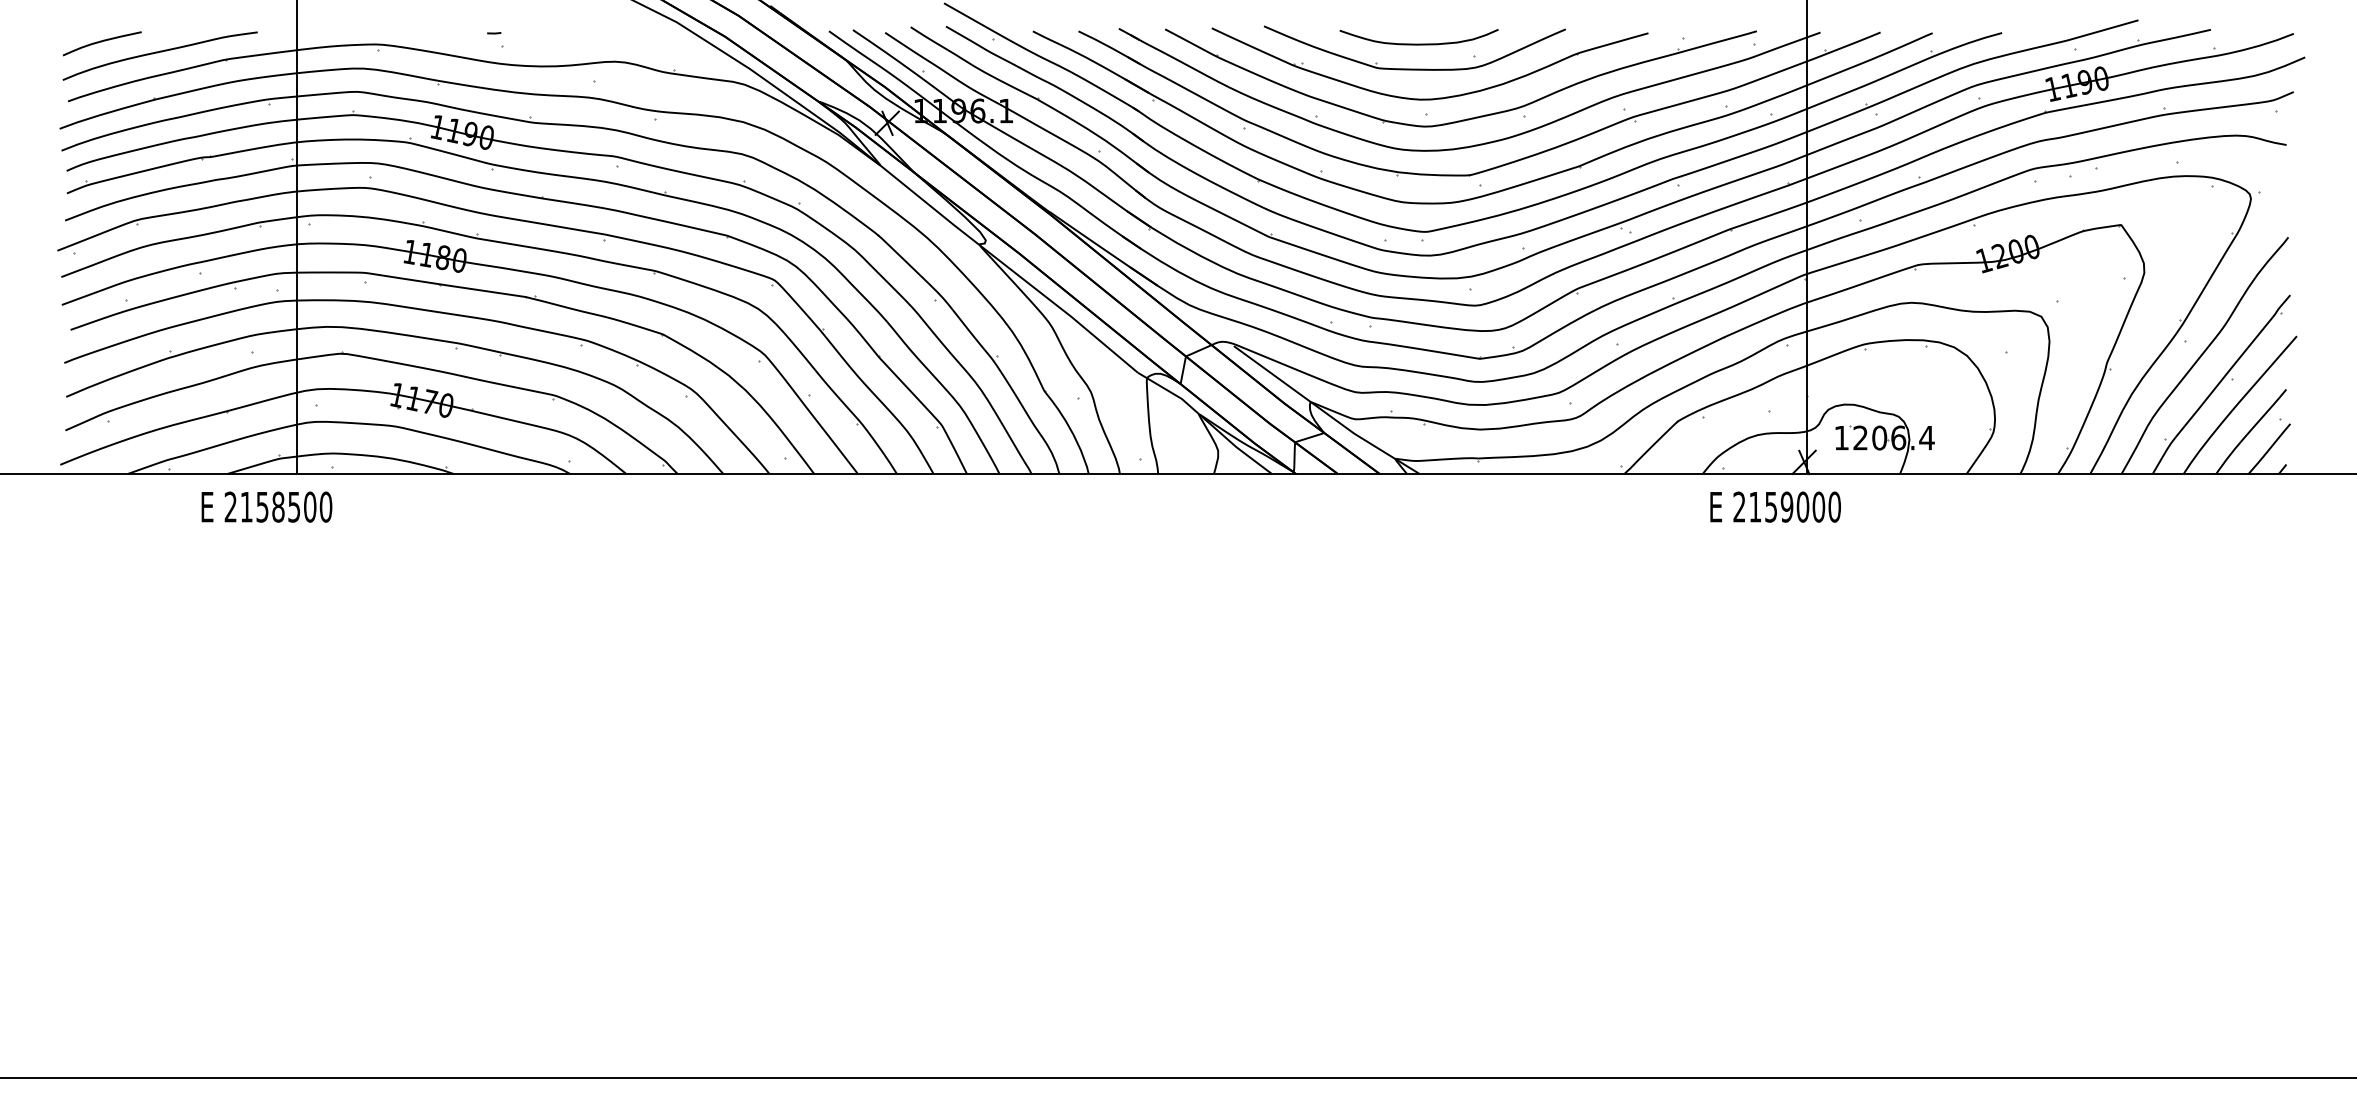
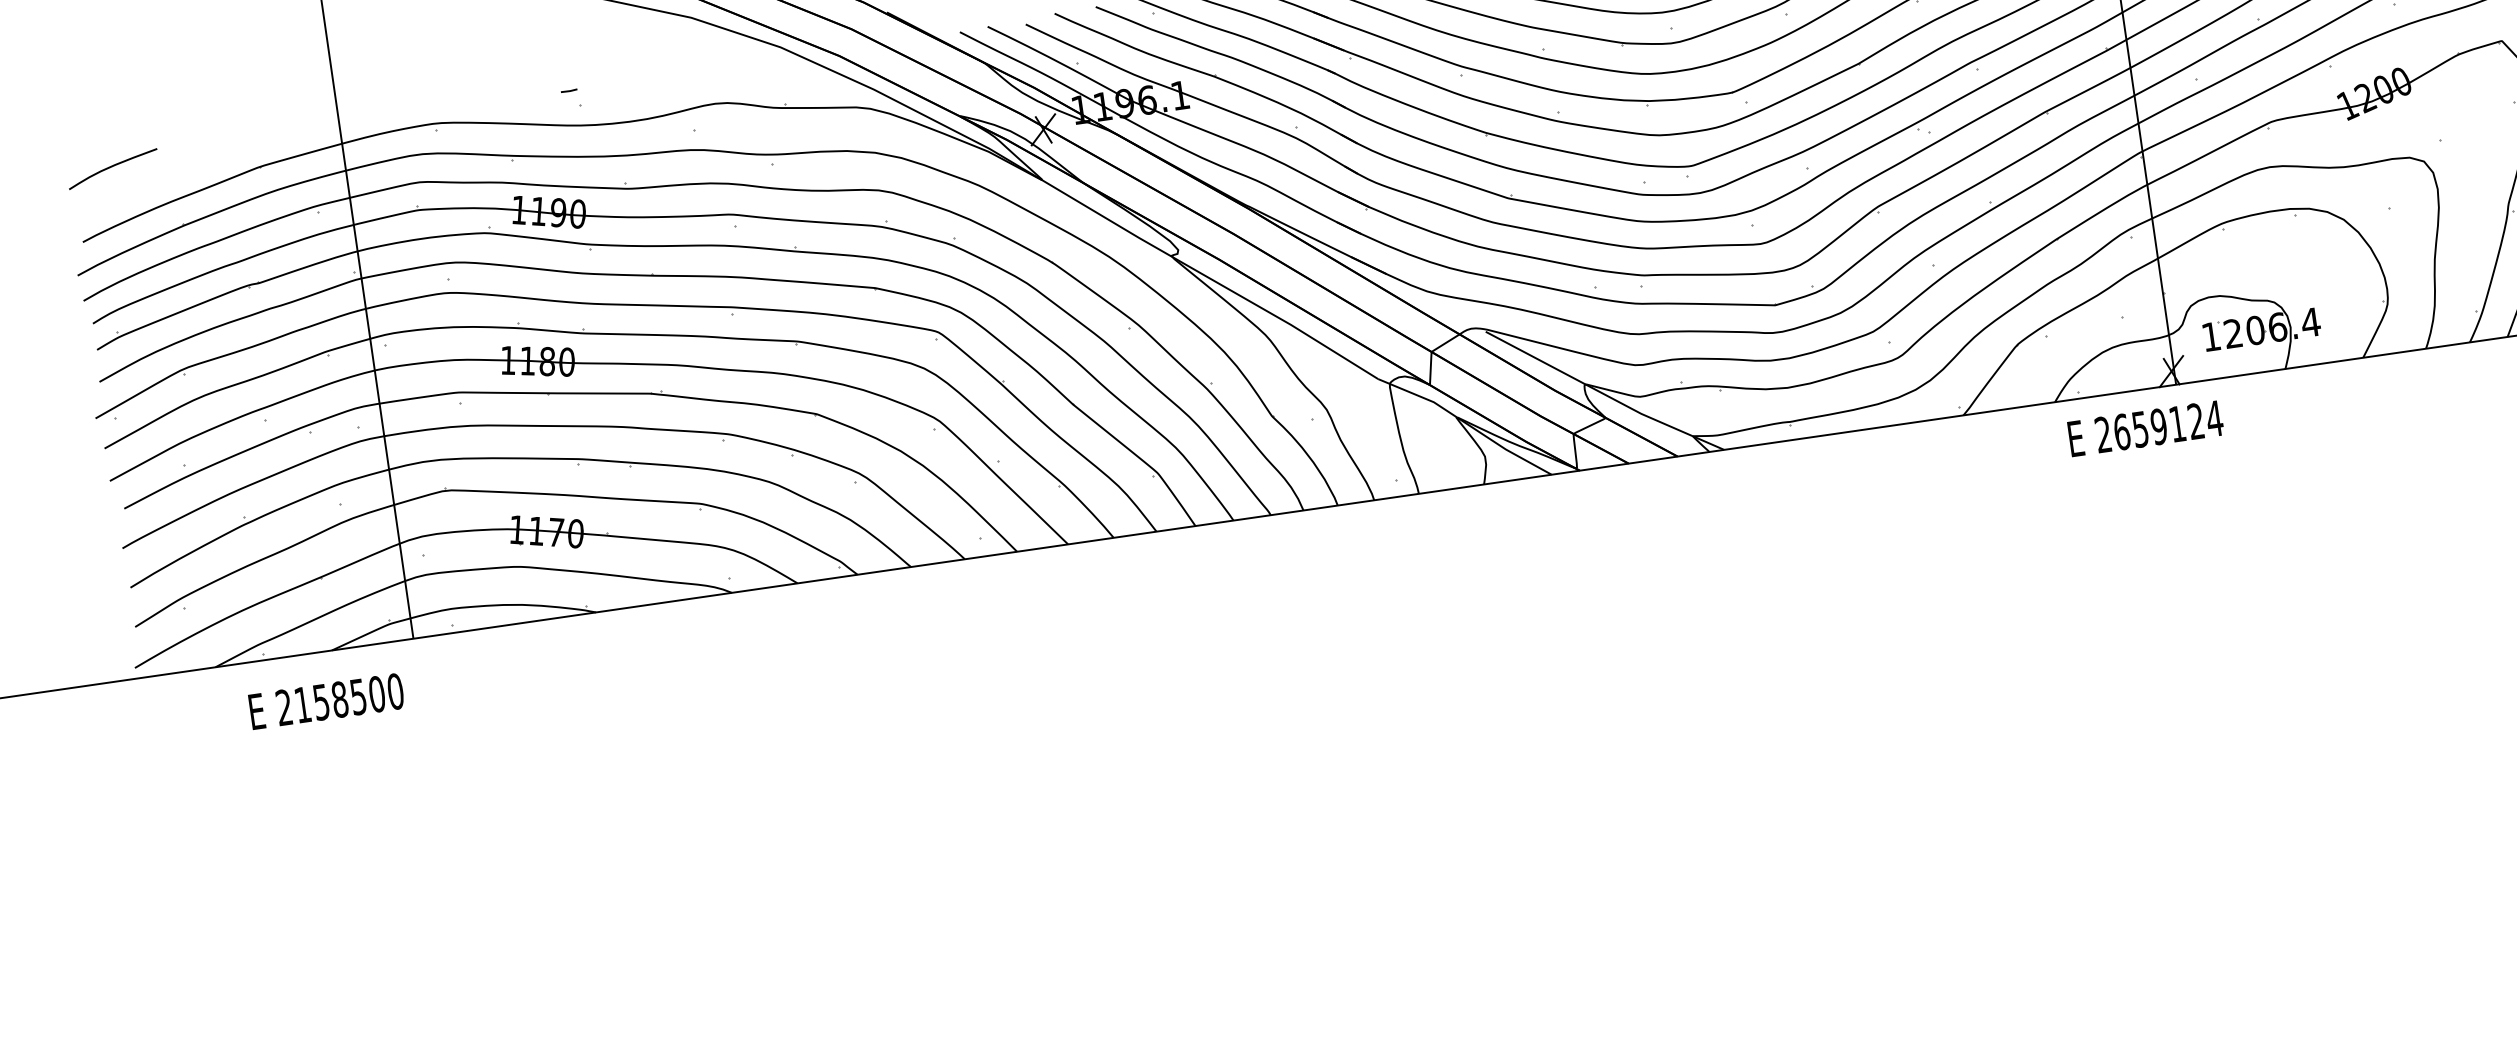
curve: (157, 53) -> (179, 171), removed
text: (266, 506) -> (325, 700), moved
text: (1795, 506) -> (2168, 424), 2159000 -> 2659124

